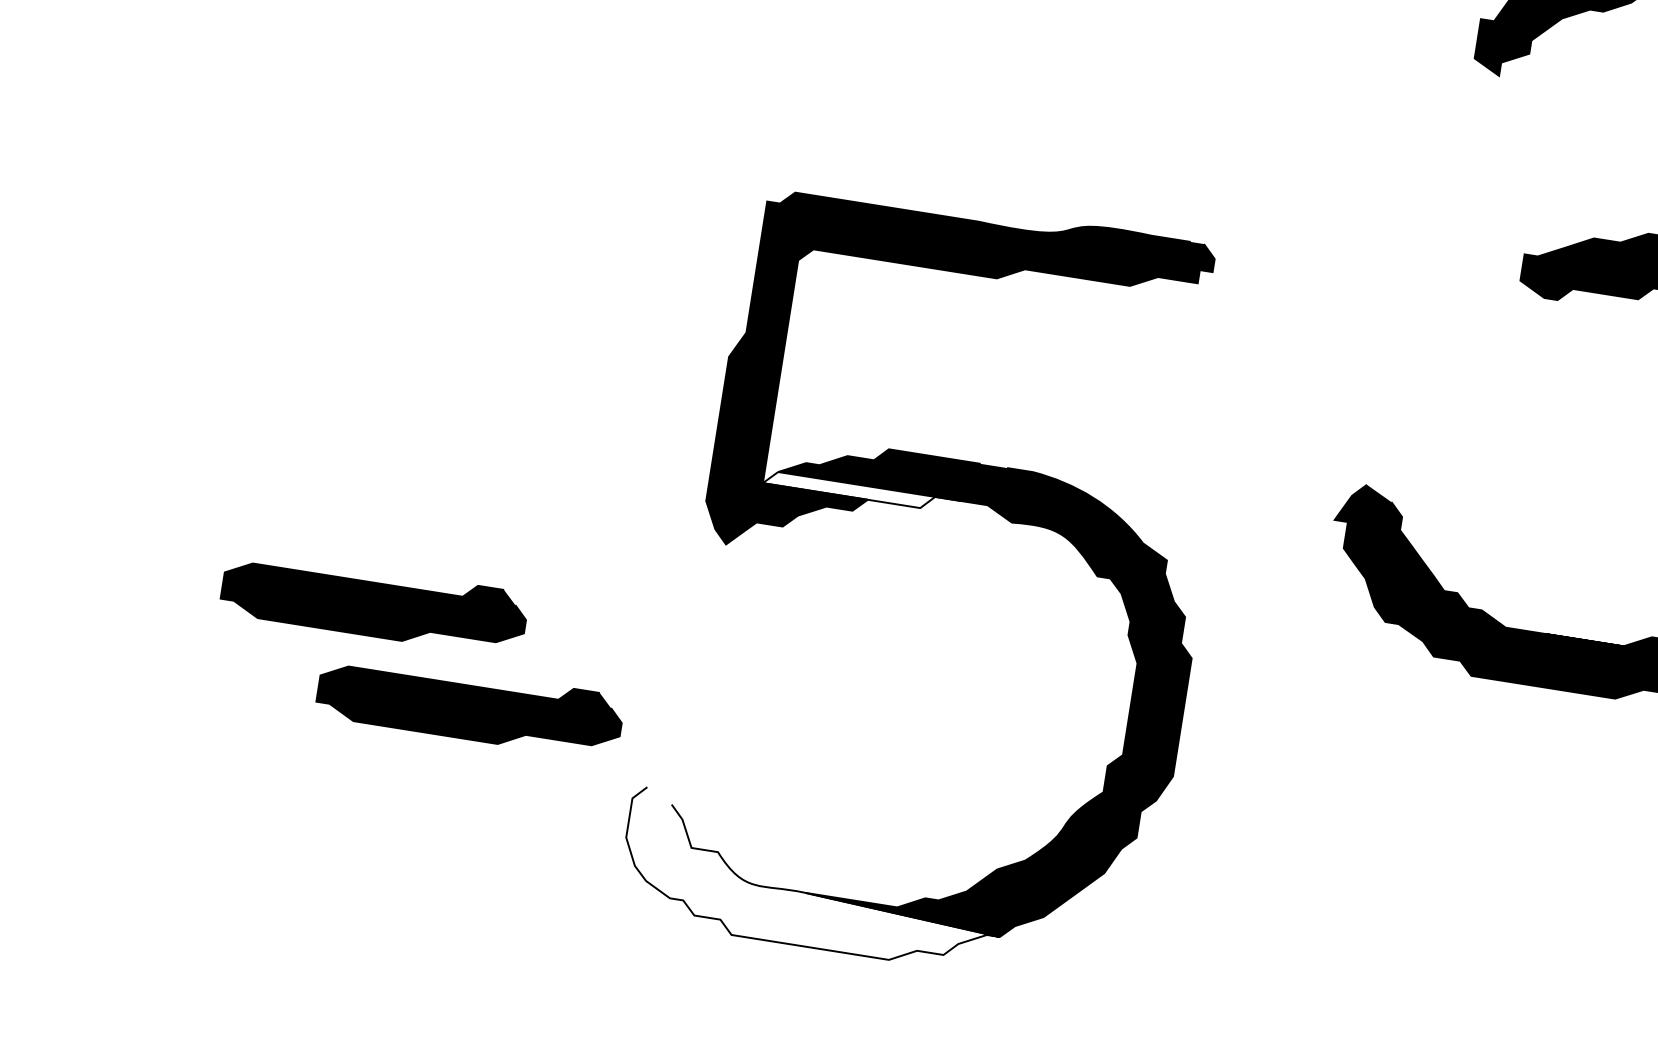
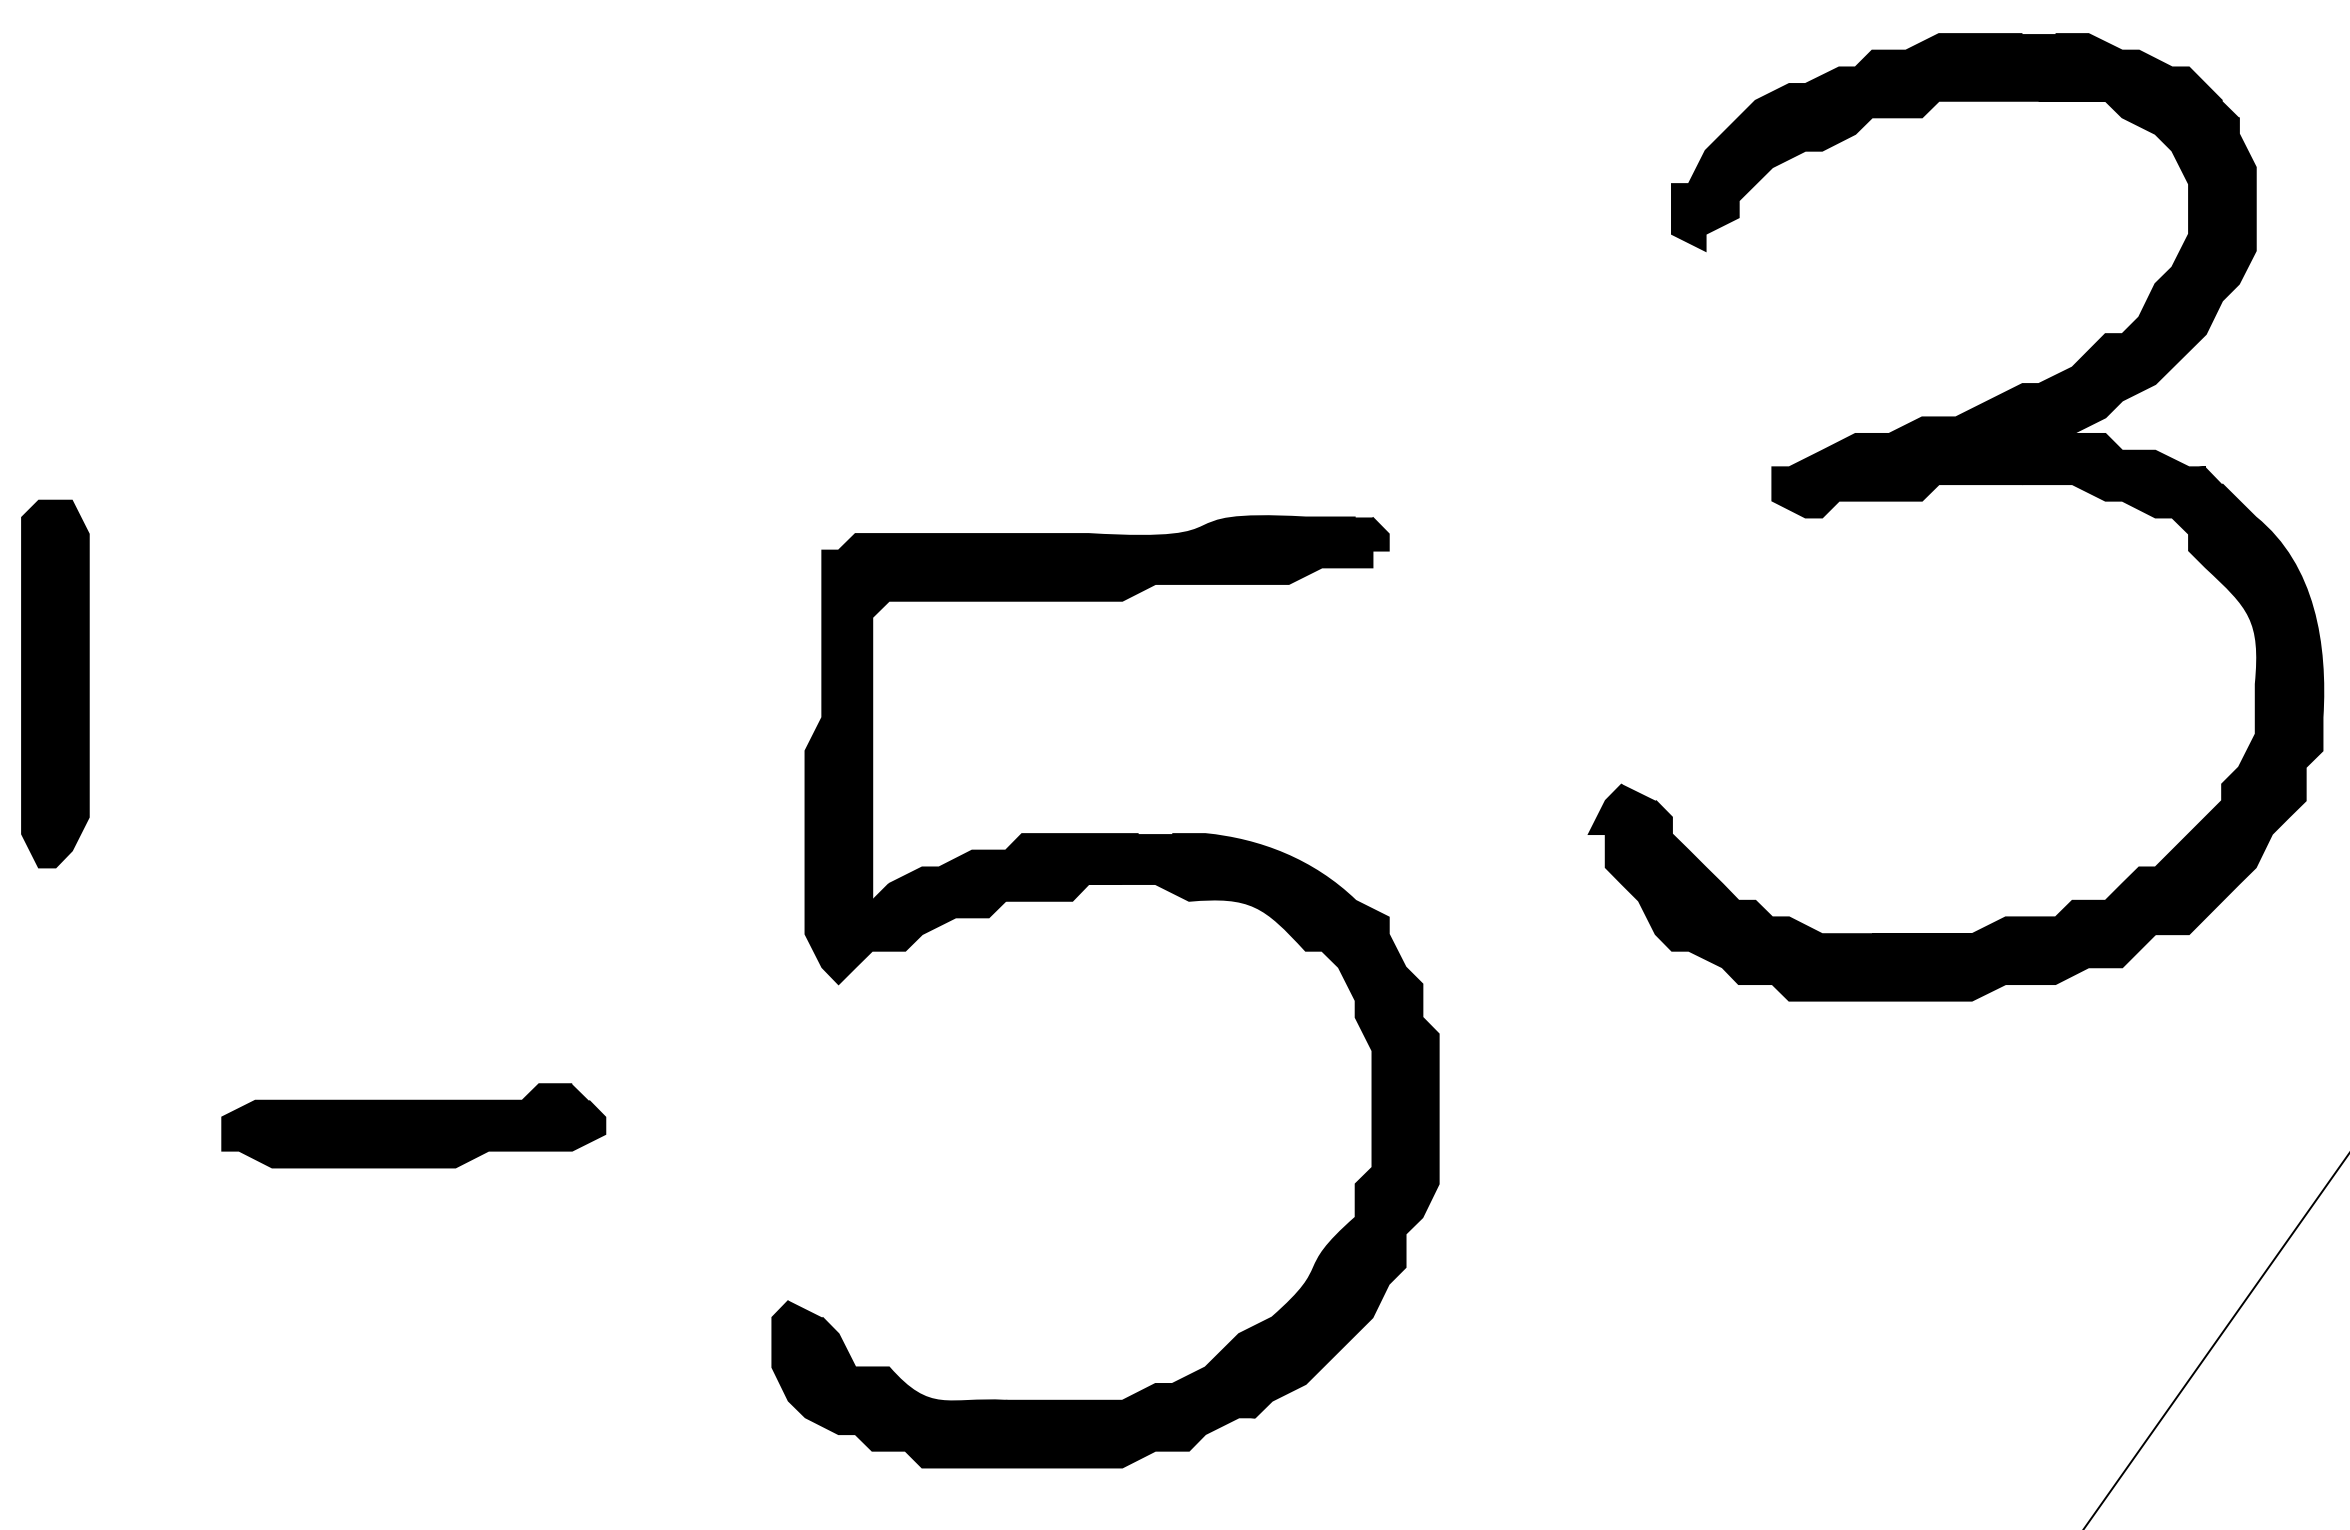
part: (147, 210) -> (55, 683), added
fill: (862, 492) -> (997, 892), added
part: (469, 705) -> (552, 1234), removed
fill: (813, 880) -> (1013, 1383), added

